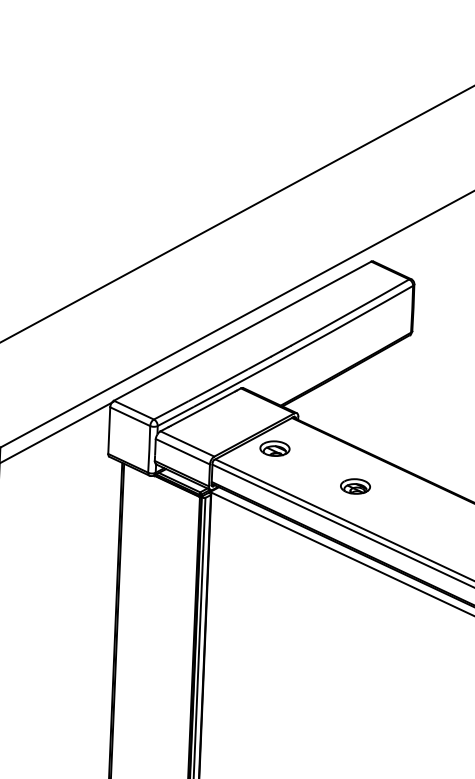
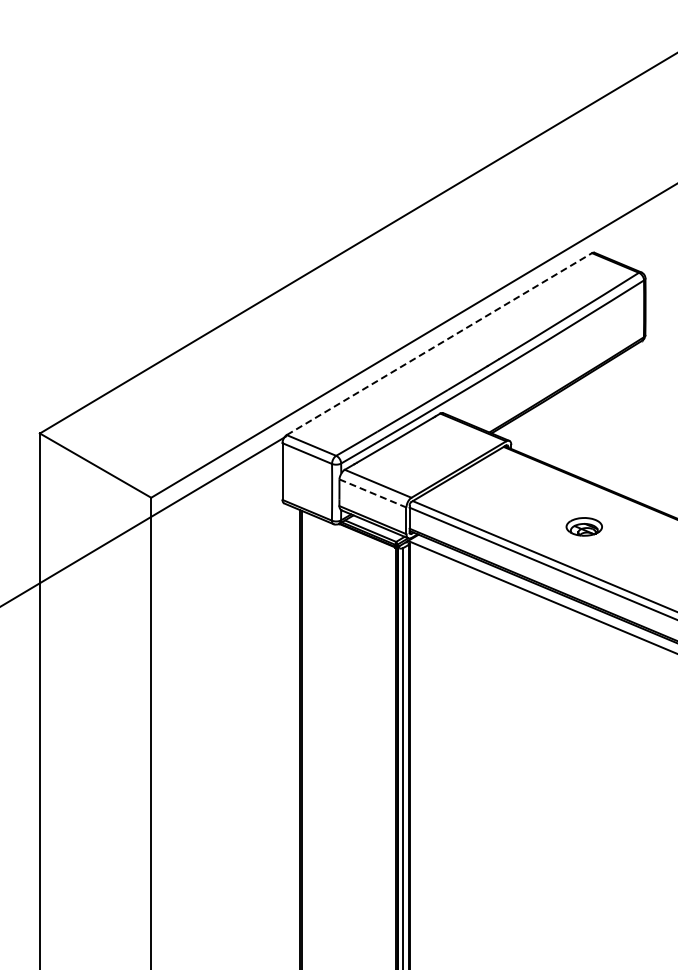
line: (242, 331) -> (439, 344), solid -> dashed
part: (274, 448) -> (484, 484), removed
line: (183, 451) -> (373, 493), solid -> dashed

